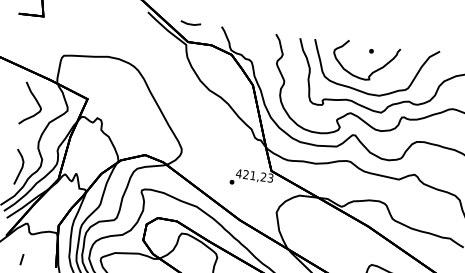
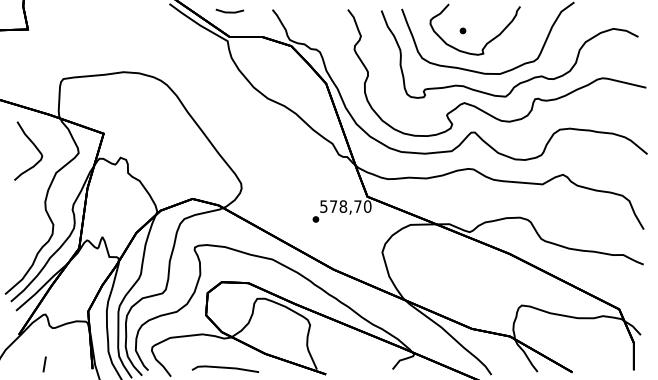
part: (371, 50) -> (462, 30), moved
line: (21, 167) -> (26, 239), removed
text: (254, 175) -> (345, 206), 421,23 -> 578,70

